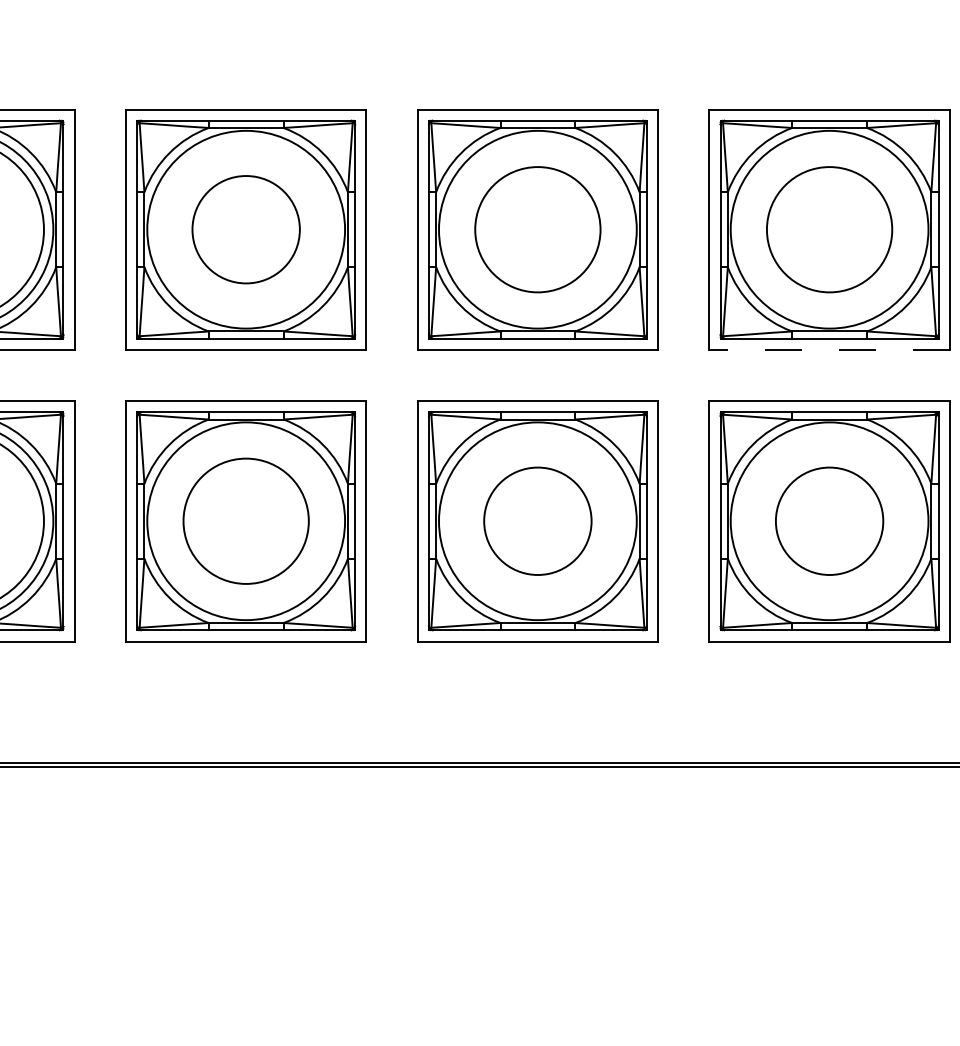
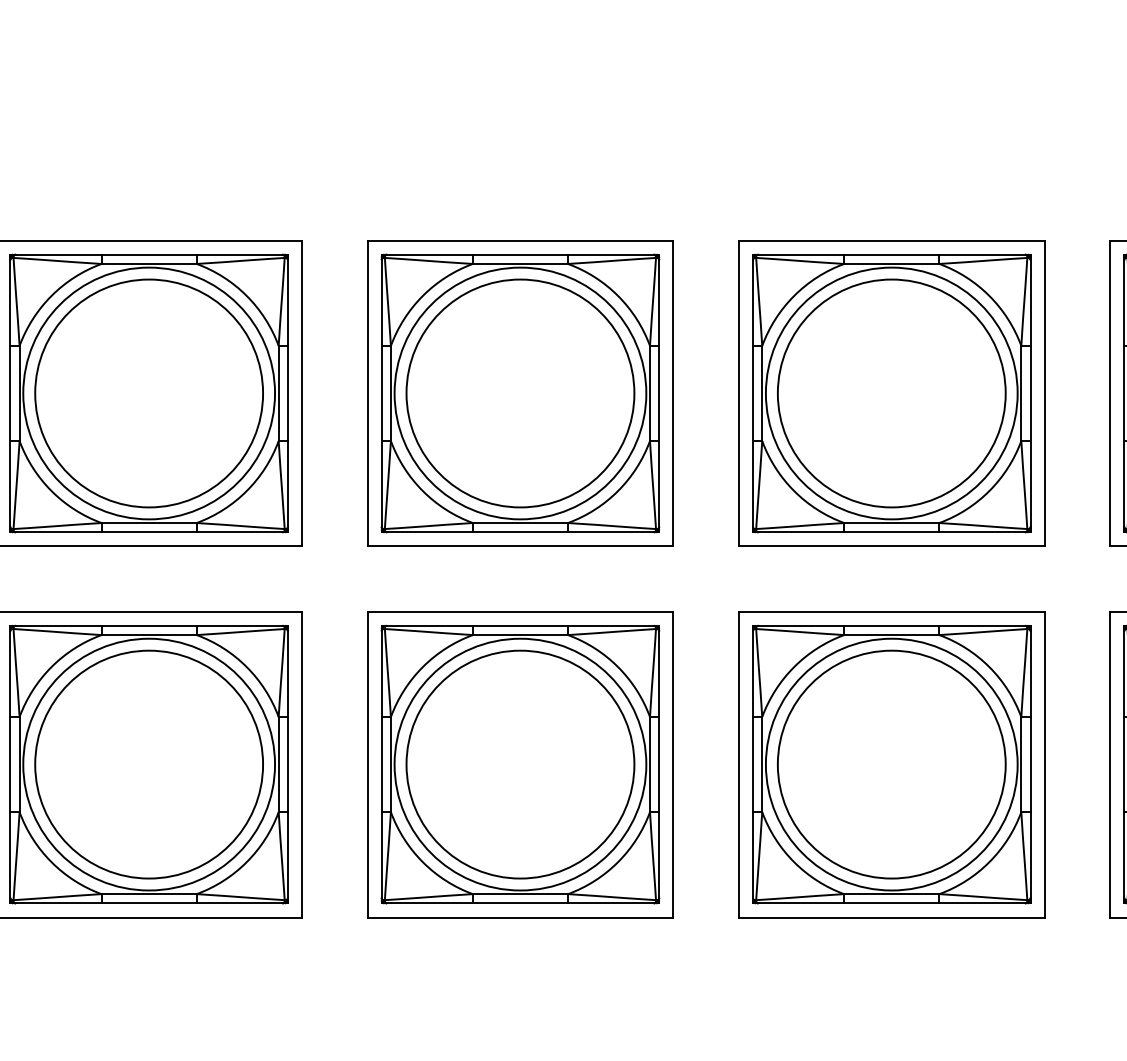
circle: (245, 229) -> (148, 393), size x1.67
circle: (537, 229) -> (519, 393), size x1.43
circle: (829, 229) -> (891, 393), size x1.43
line: (829, 349) -> (891, 545), dashed -> solid
circle: (245, 520) -> (148, 763), size x1.43
circle: (537, 520) -> (519, 763), size x1.67
circle: (829, 520) -> (891, 763), size x1.67

